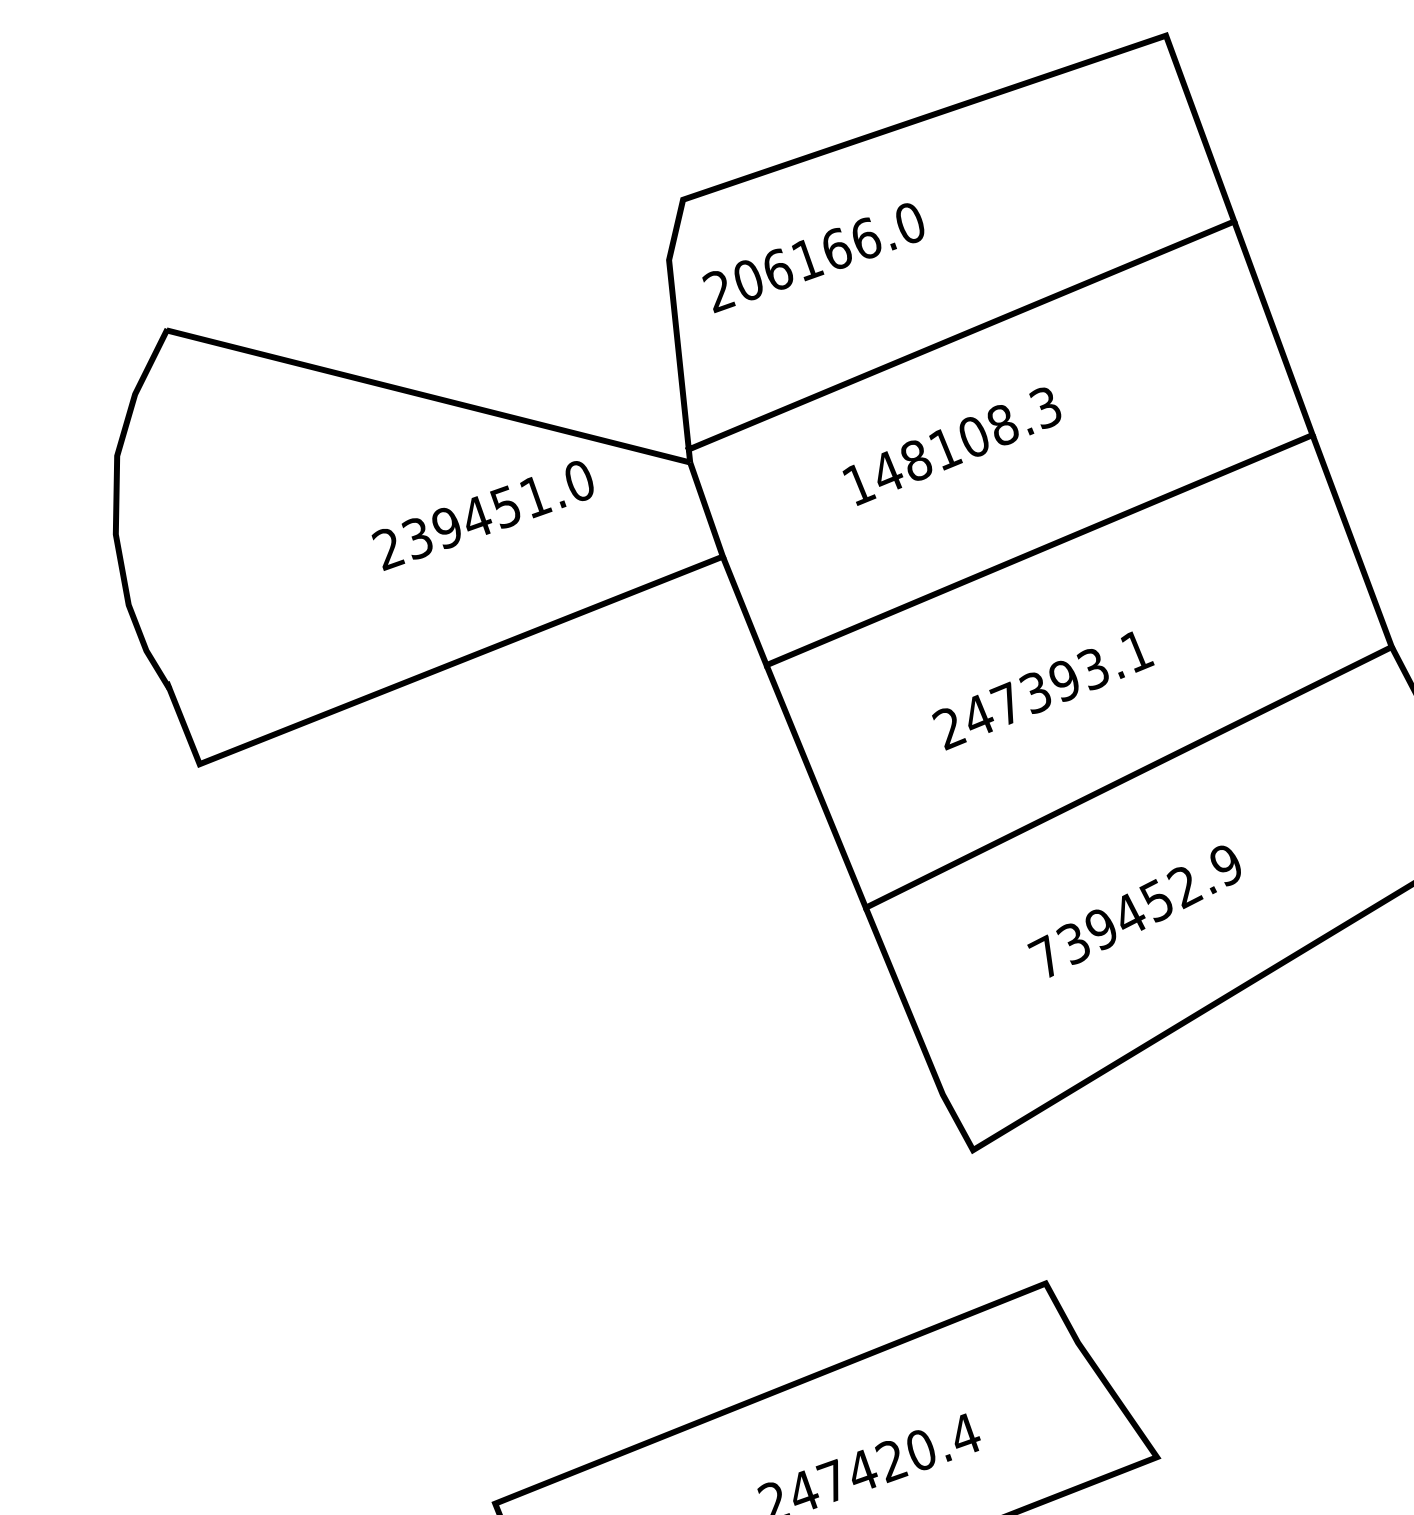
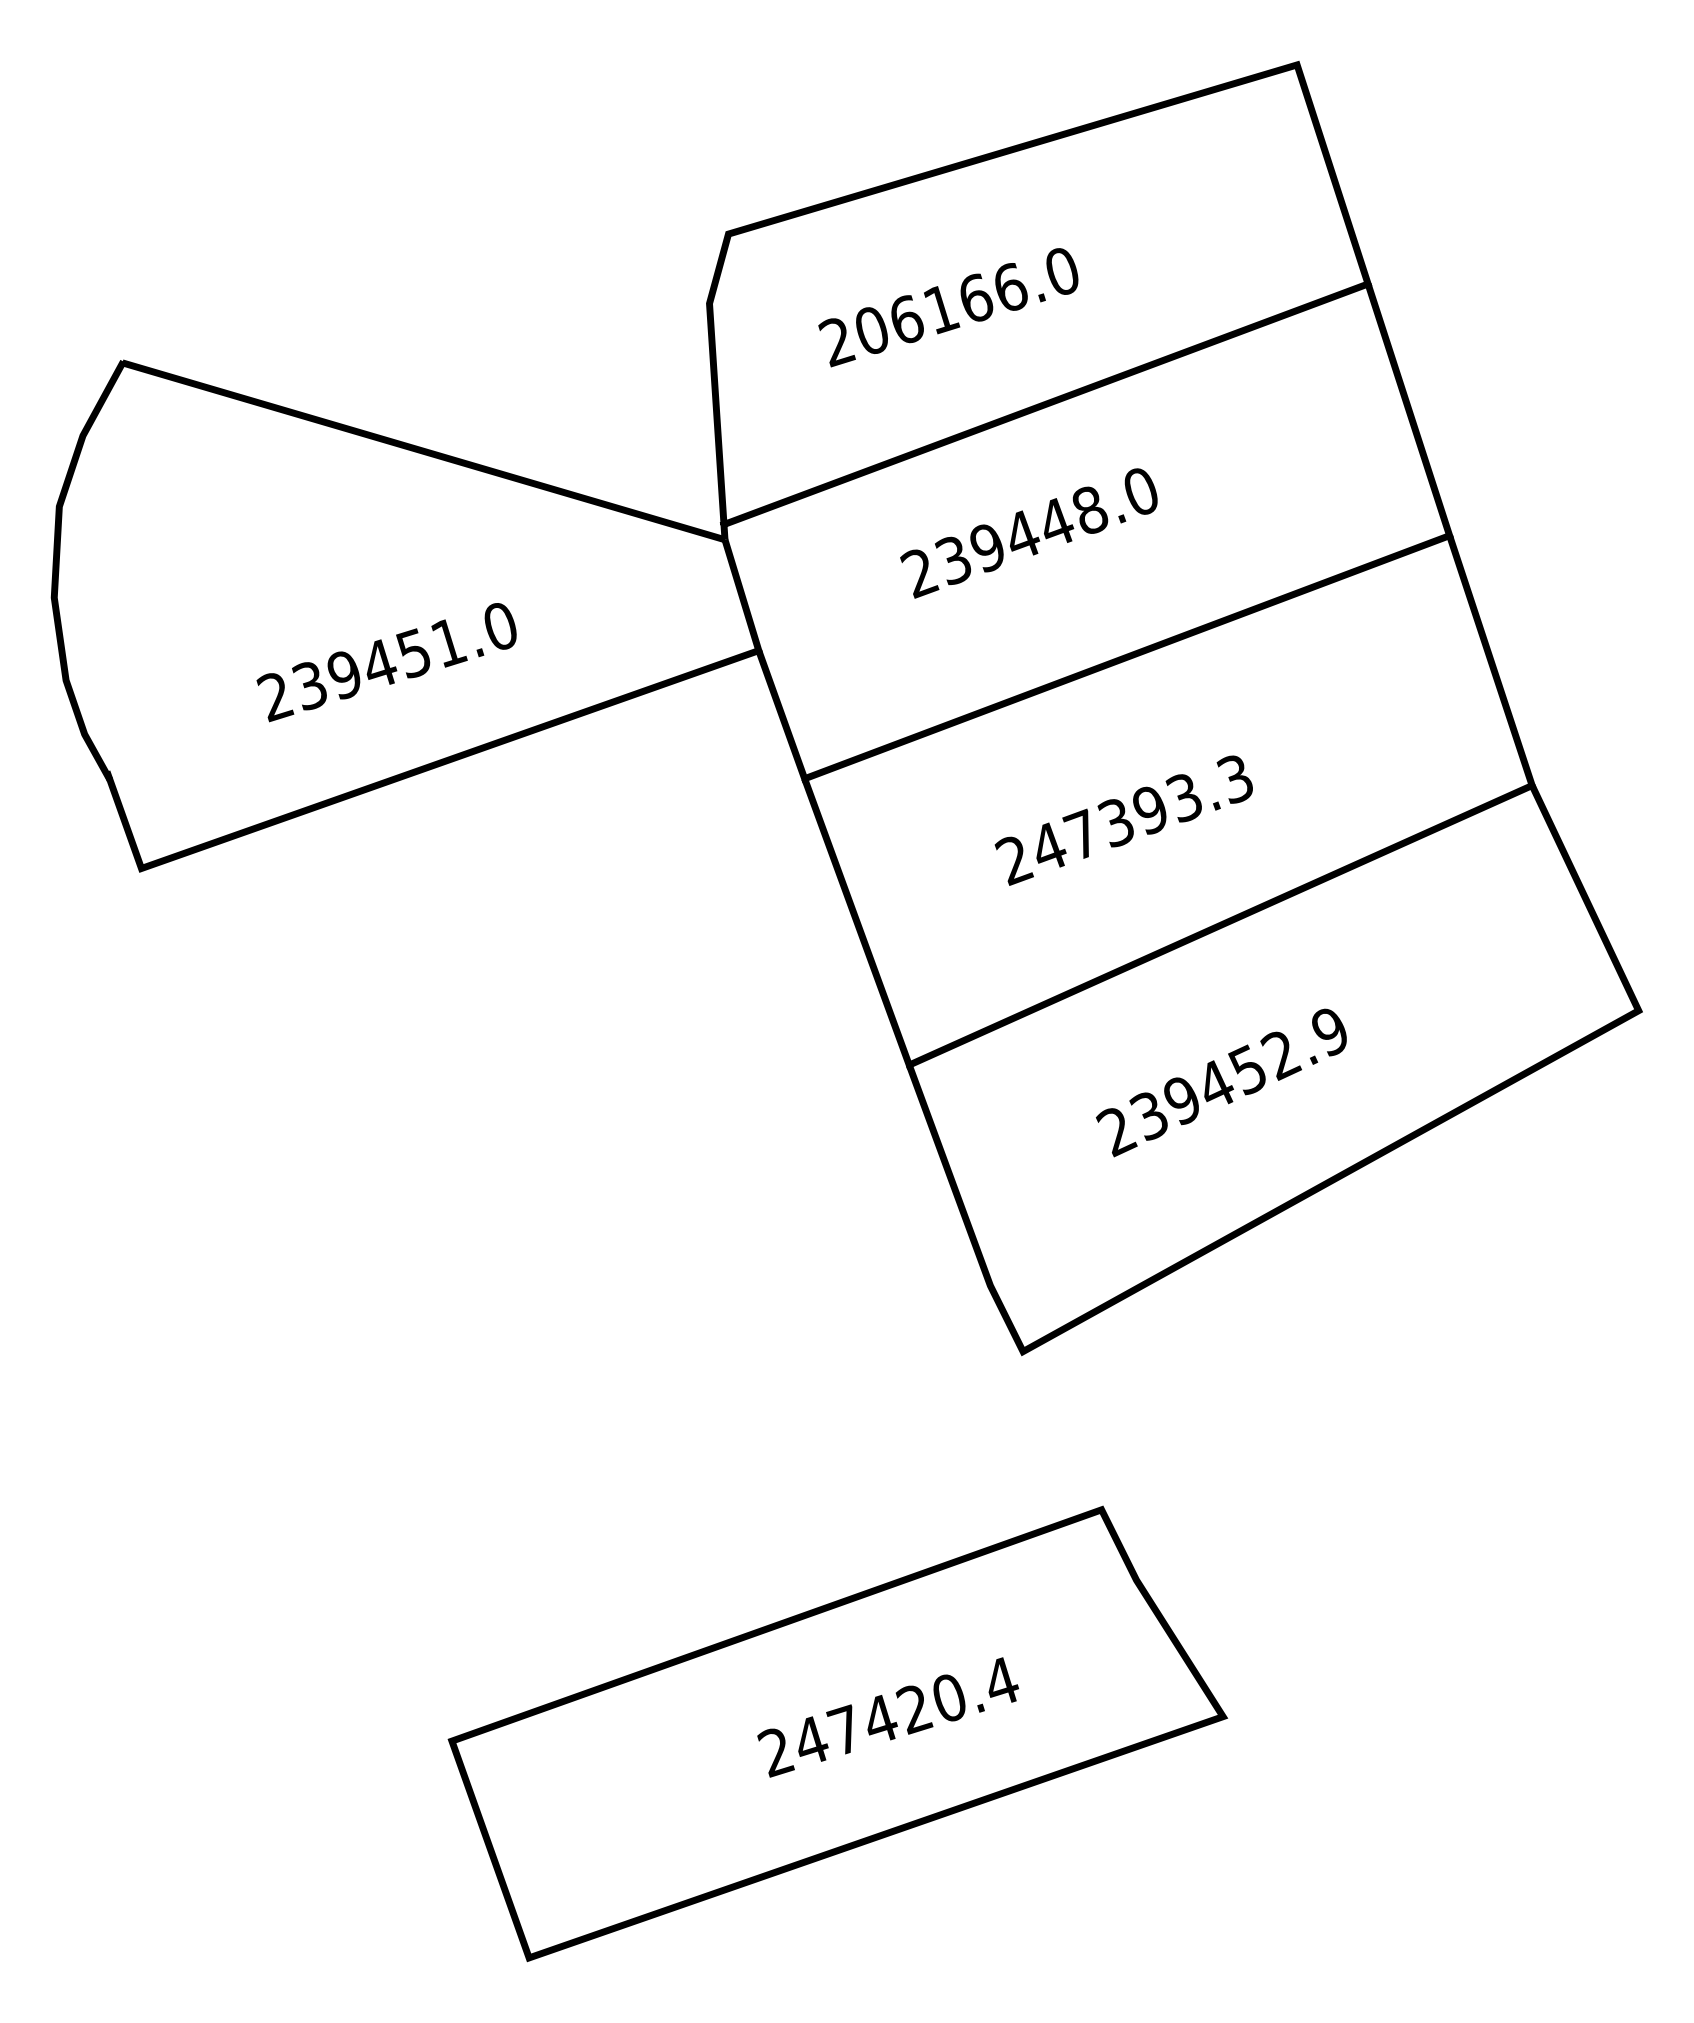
text: (813, 257) -> (948, 307), moved
text: (951, 447) -> (1029, 533), 148108.3 -> 239448.0
text: (482, 515) -> (386, 662), moved
text: (1136, 651) -> (1235, 779), 247393.1 -> 247393.3
text: (1046, 957) -> (1116, 1130), 739452.9 -> 239452.9

